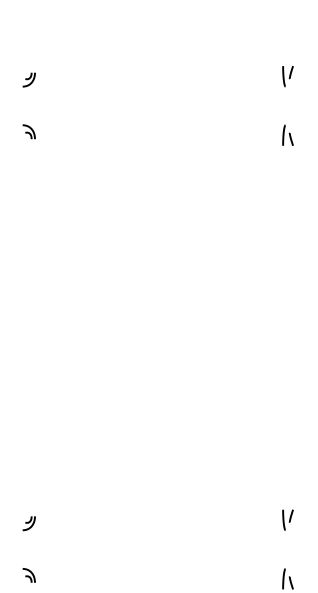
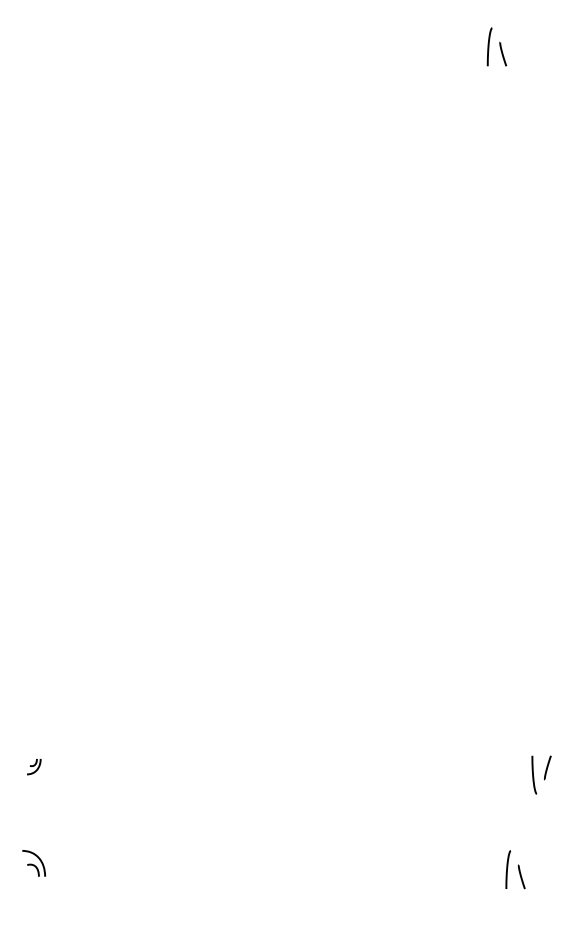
part: (28, 131) -> (33, 37), removed
part: (287, 134) -> (495, 45), moved
part: (287, 519) -> (540, 773), moved
part: (28, 523) -> (33, 766), size x0.6

